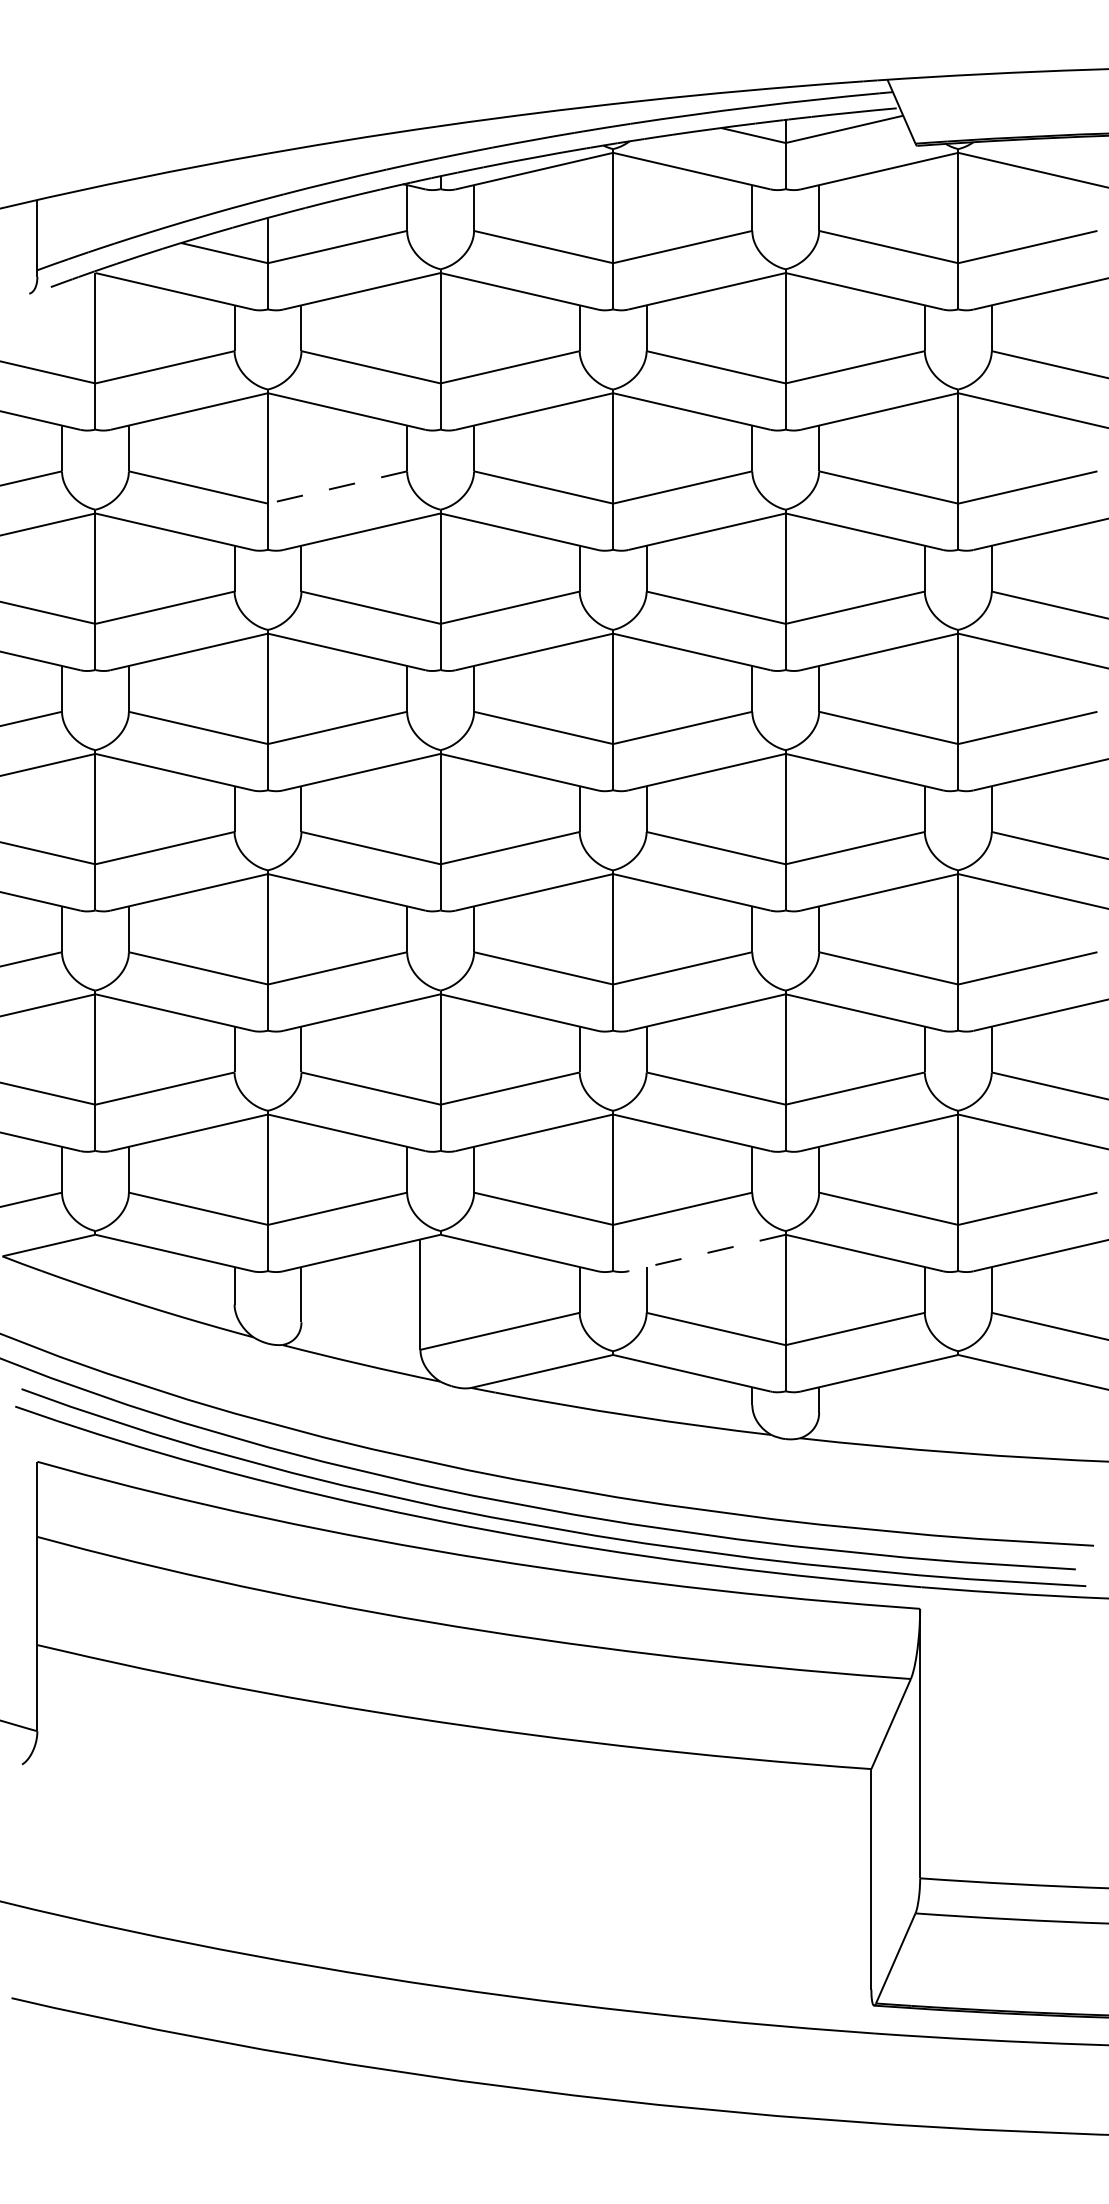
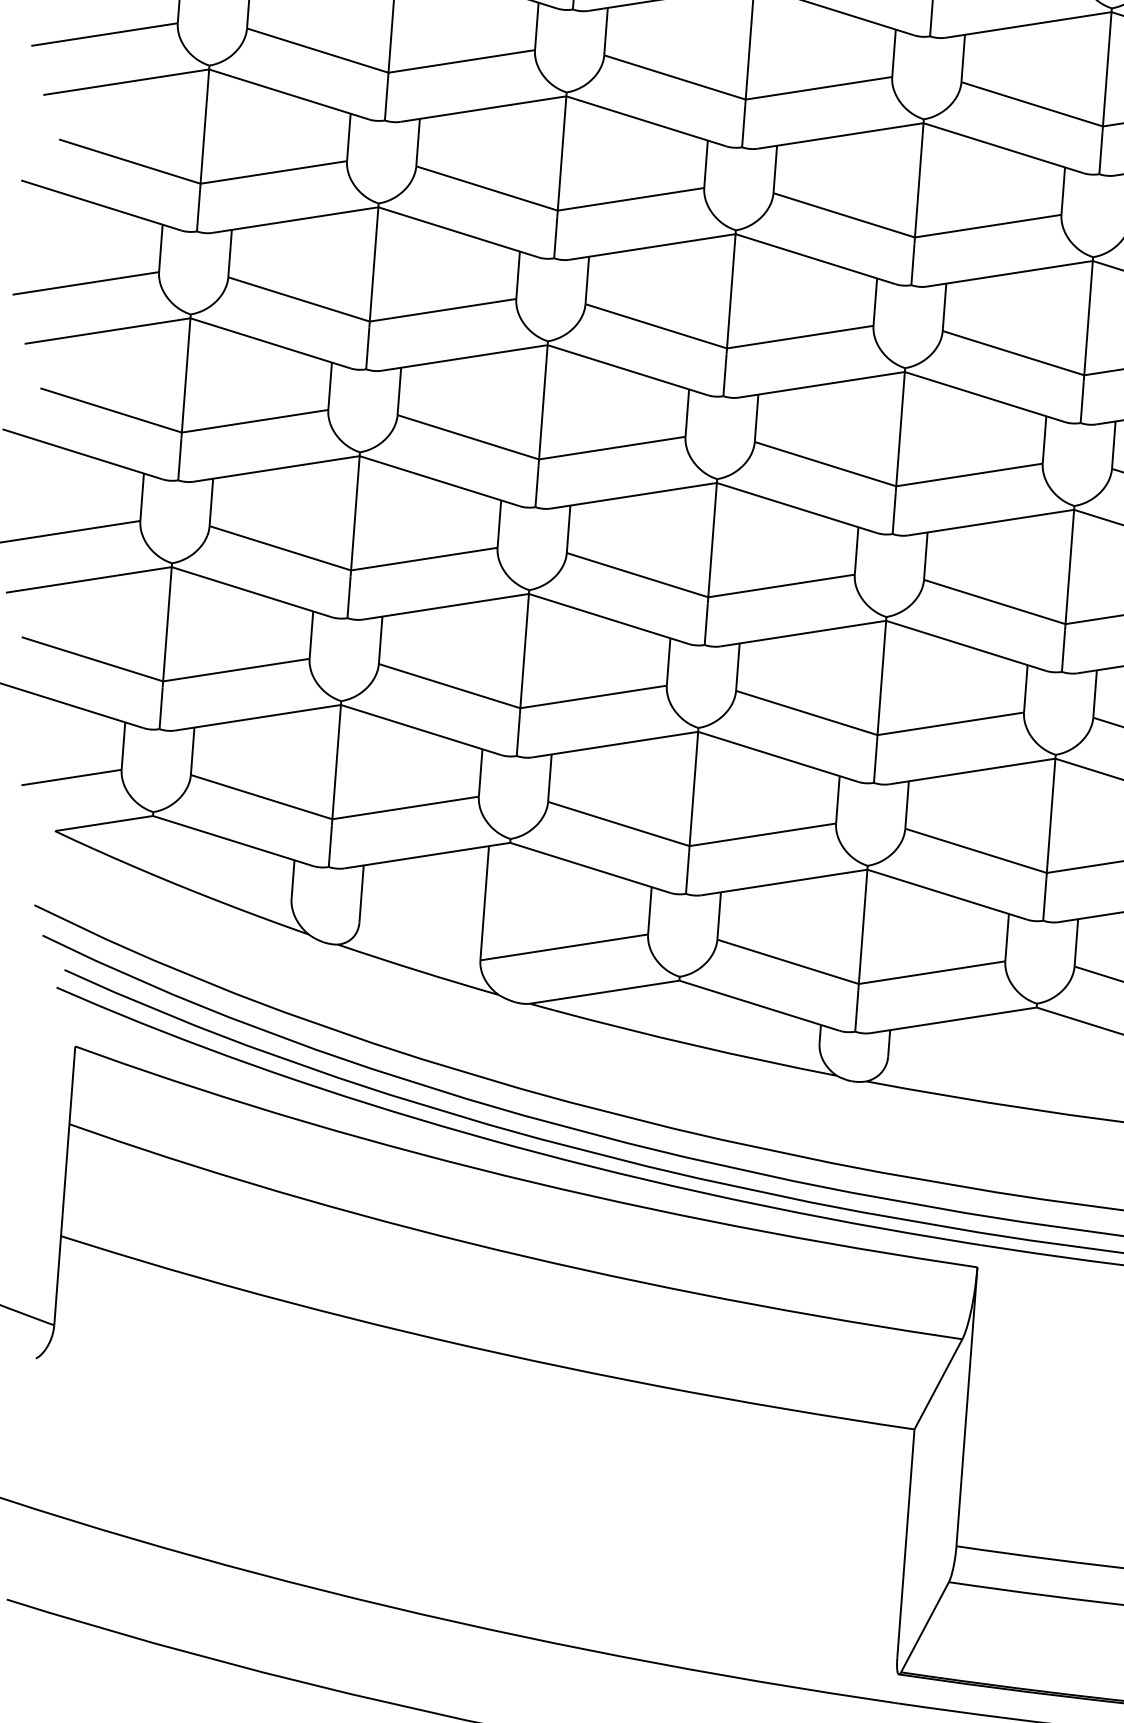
line: (337, 487) -> (461, 61), dashed -> solid
line: (707, 1253) -> (785, 883), dashed -> solid

